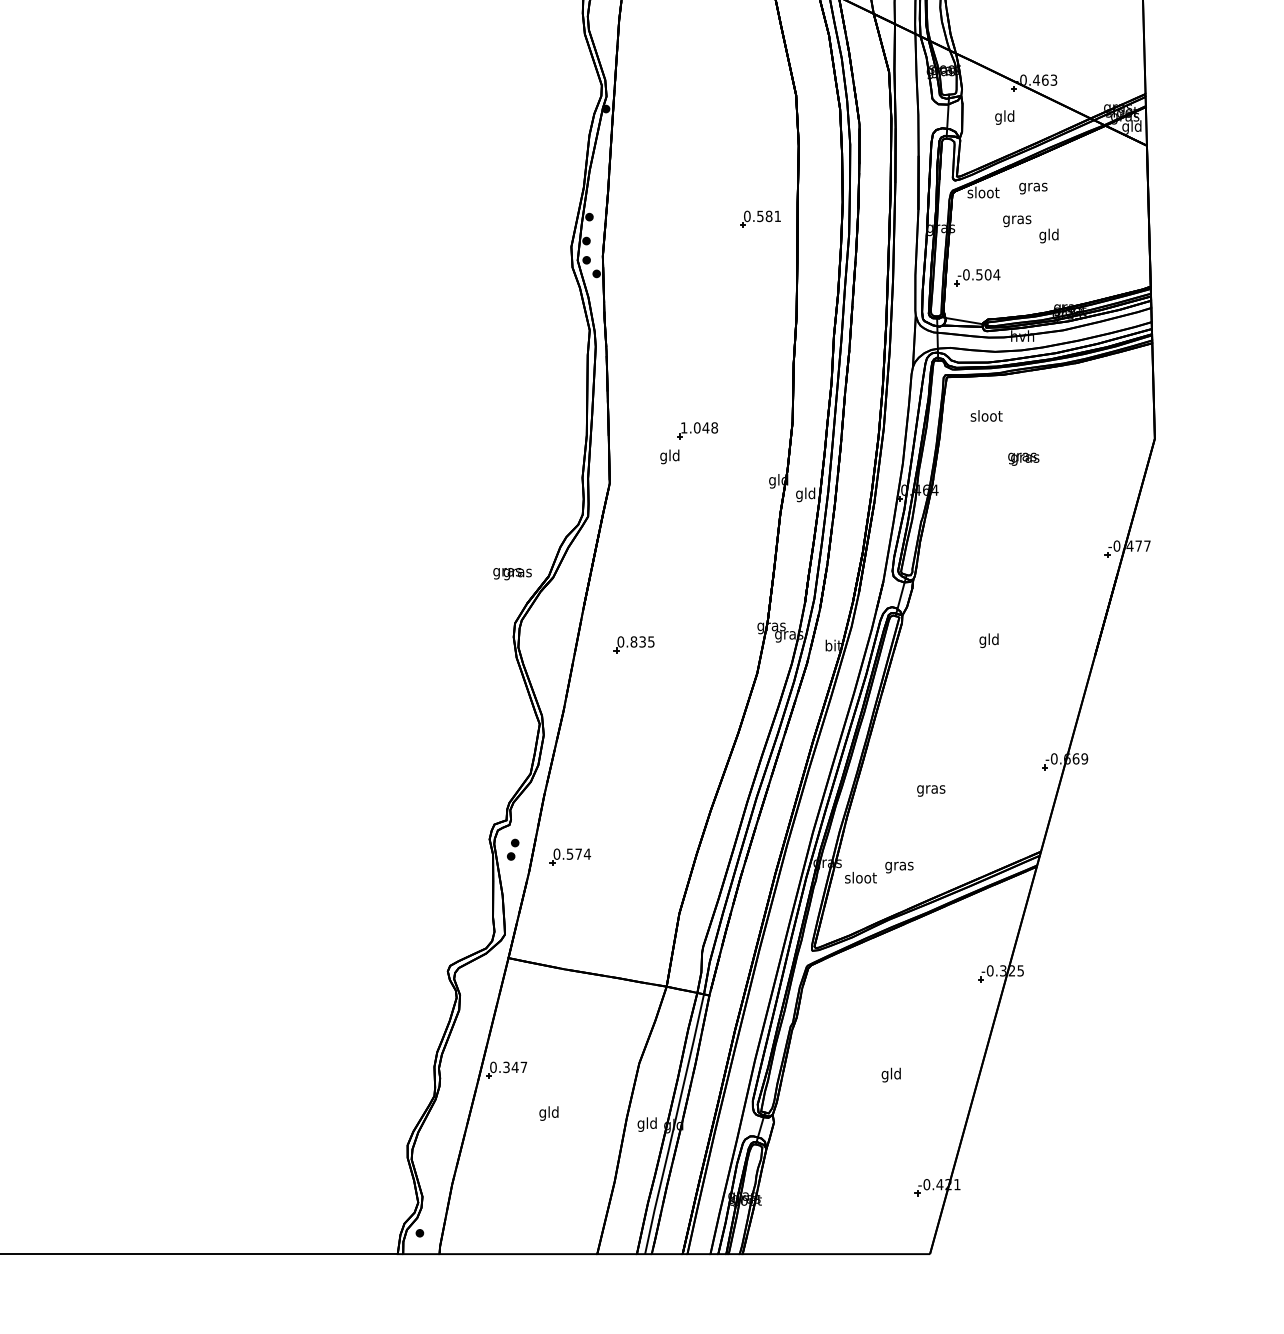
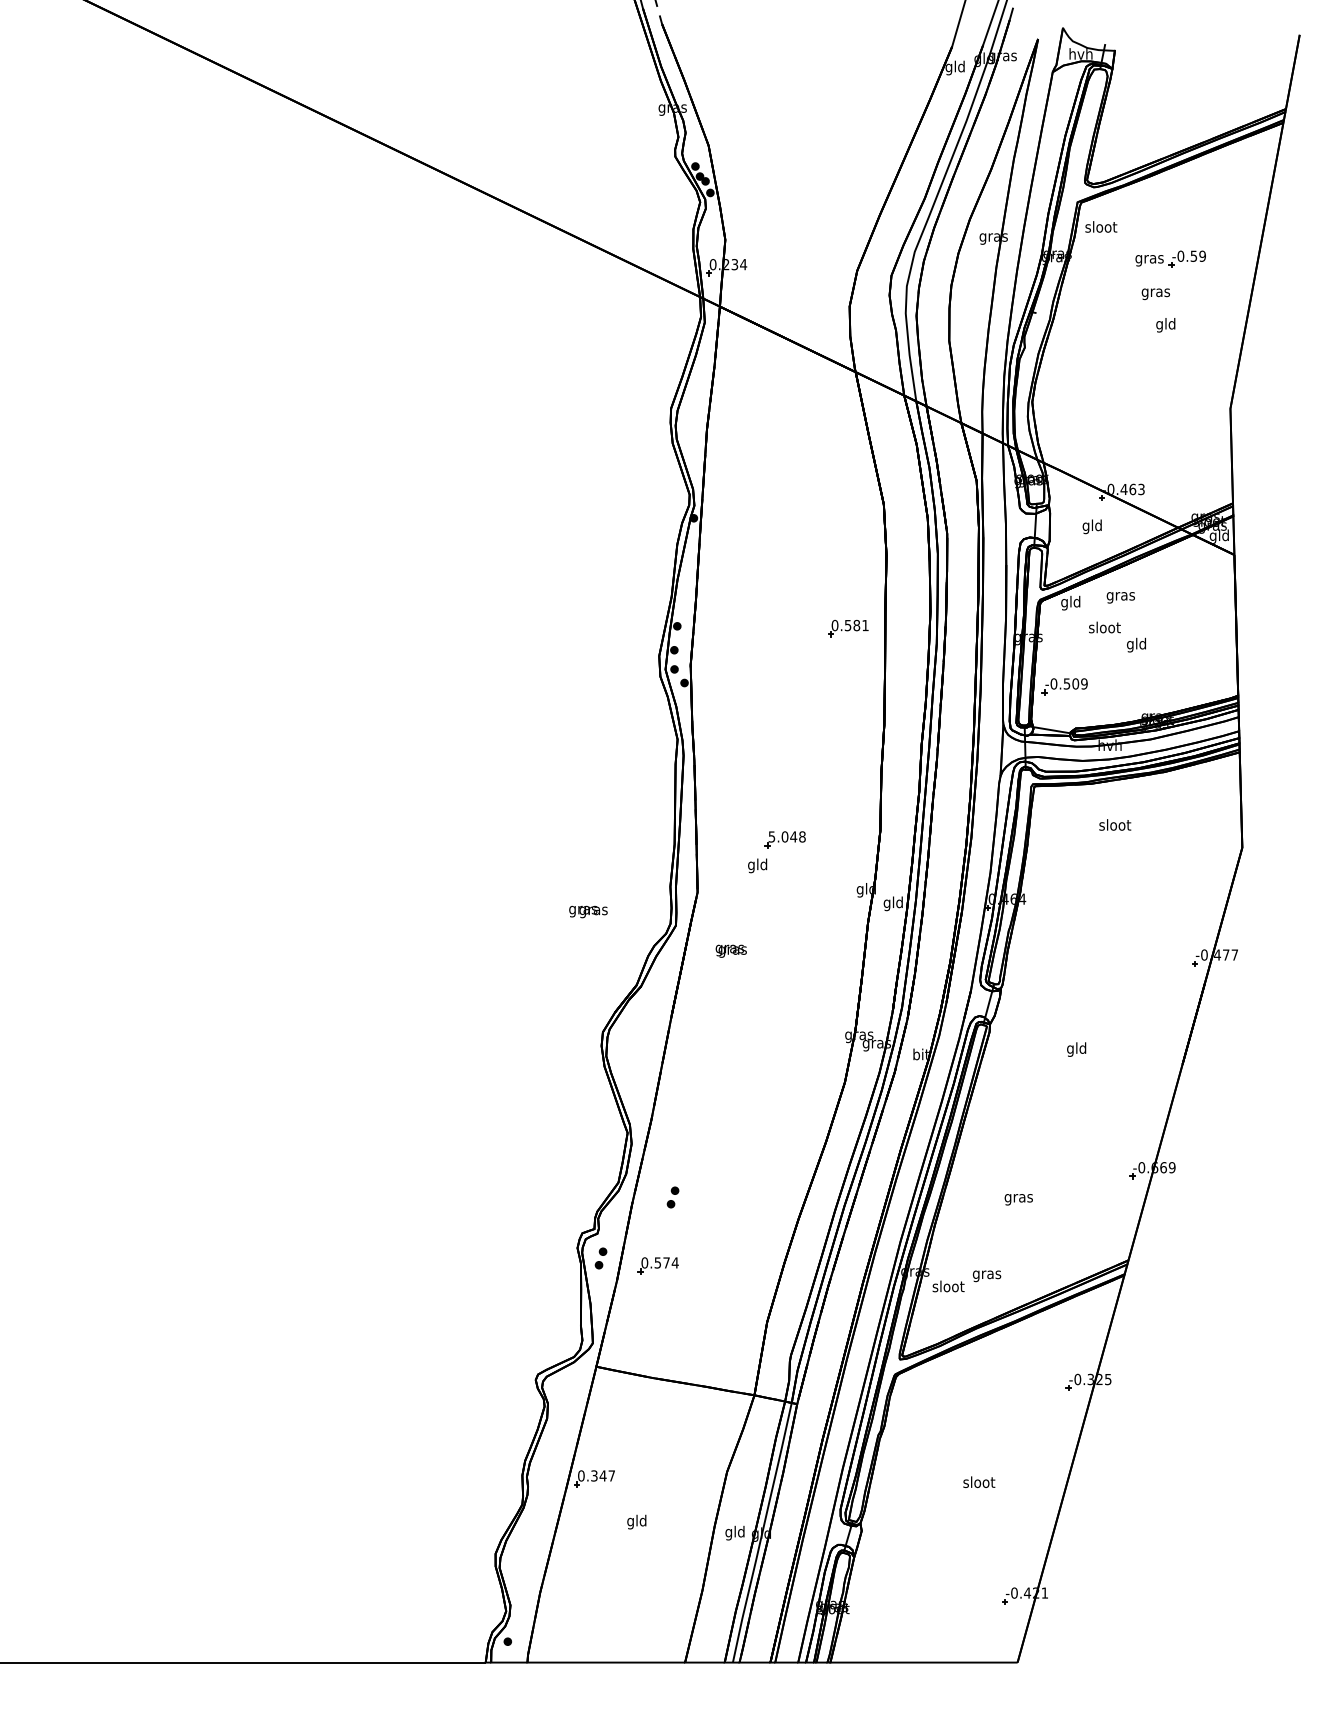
text: (983, 193) -> (1071, 602), sloot -> gld
text: (1016, 219) -> (1104, 628), gras -> sloot
text: (995, 274) -> (1083, 683), -0.504 -> -0.509
text: (986, 415) -> (1115, 824), moved
text: (683, 427) -> (771, 836), 1.048 -> 5.048
text: (1022, 458) -> (730, 950), moved
text: (512, 573) -> (588, 911), moved
part: (633, 644) -> (721, 1053), removed
part: (584, 788) -> (672, 1197), added
text: (891, 1074) -> (979, 1483), gld -> sloot

